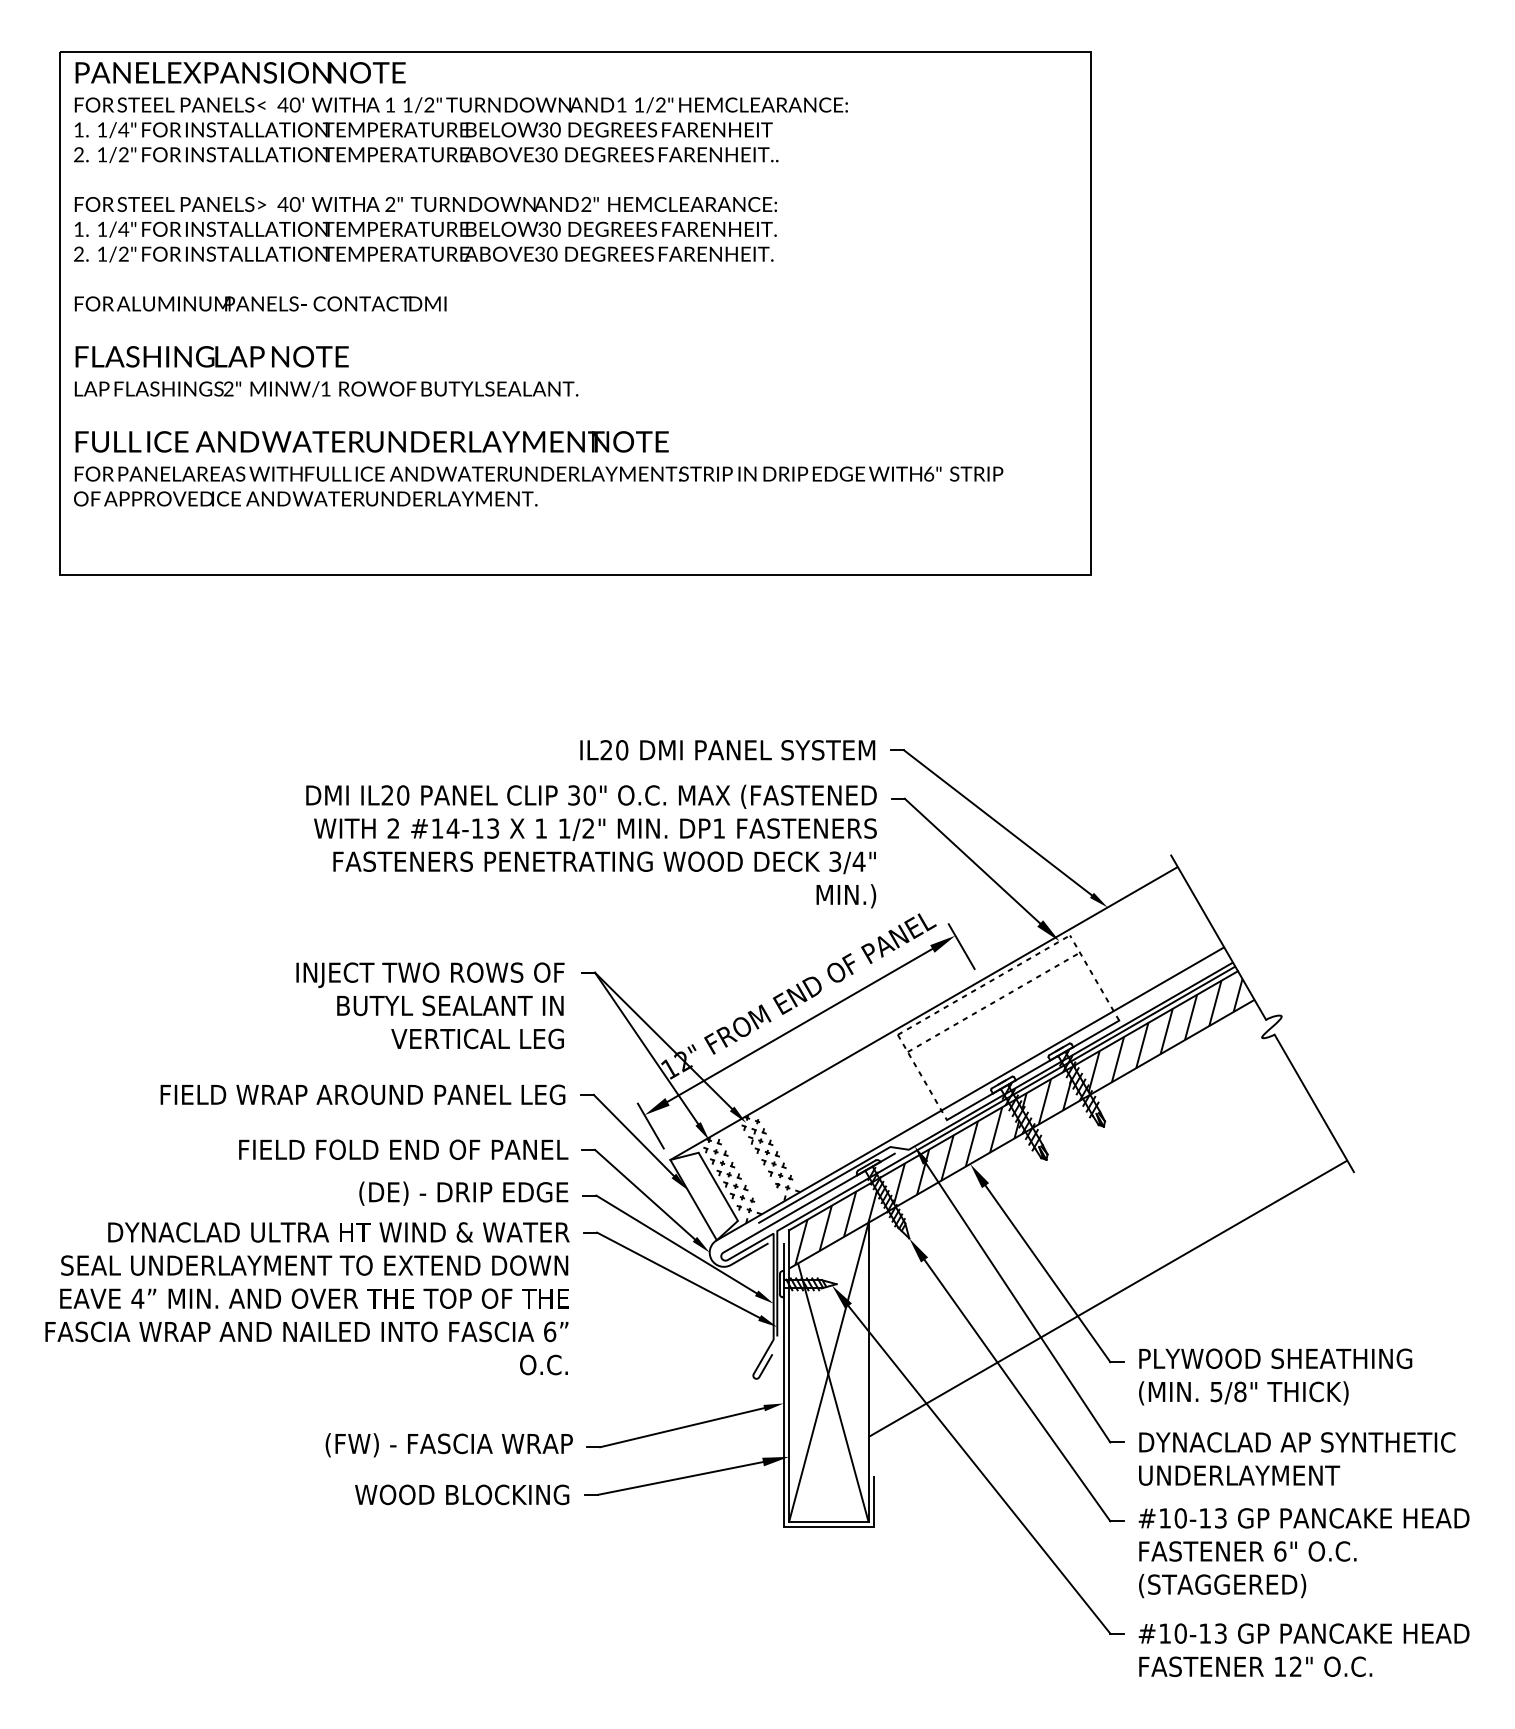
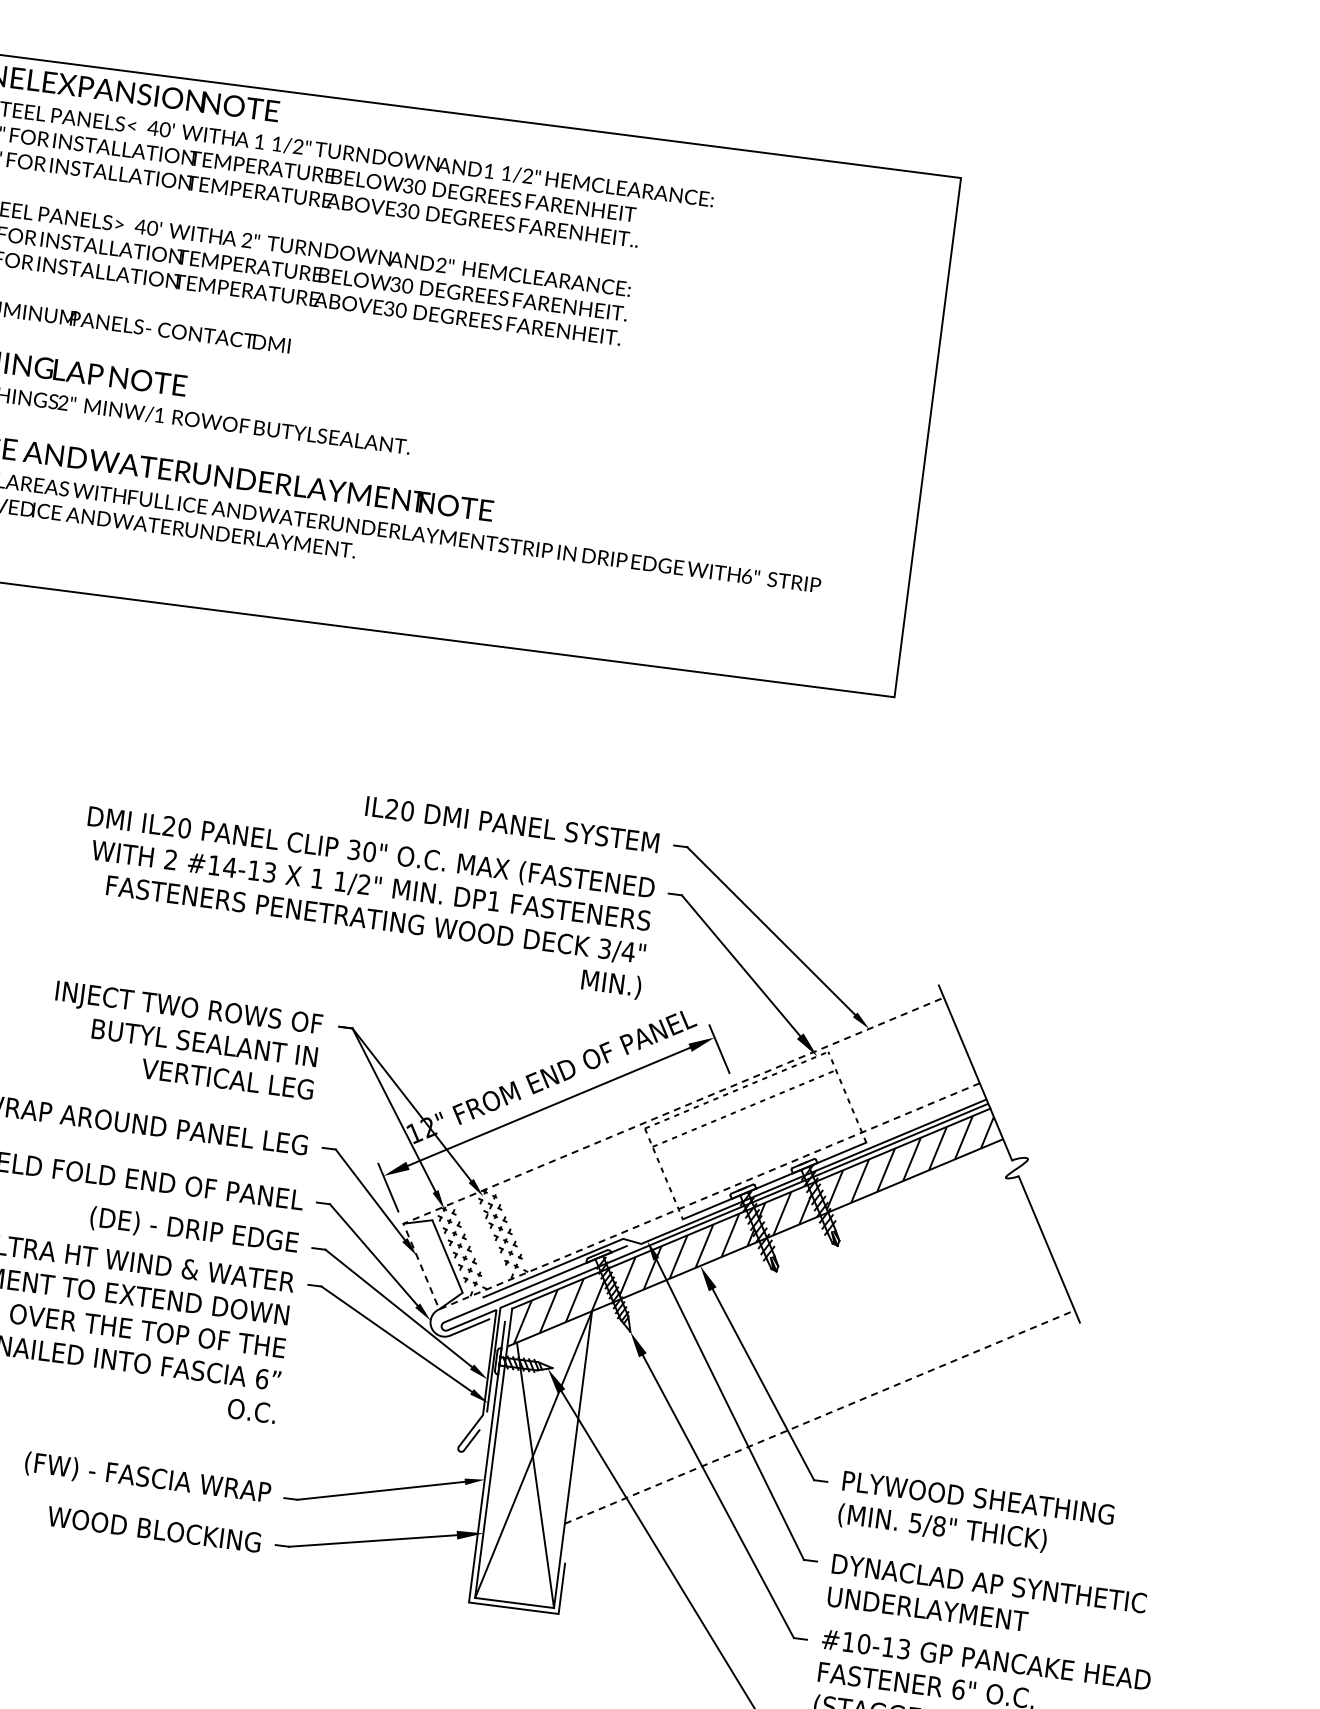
line: (693, 1199) -> (421, 1265), solid -> dashed
line: (1108, 1298) -> (820, 1416), solid -> dashed

